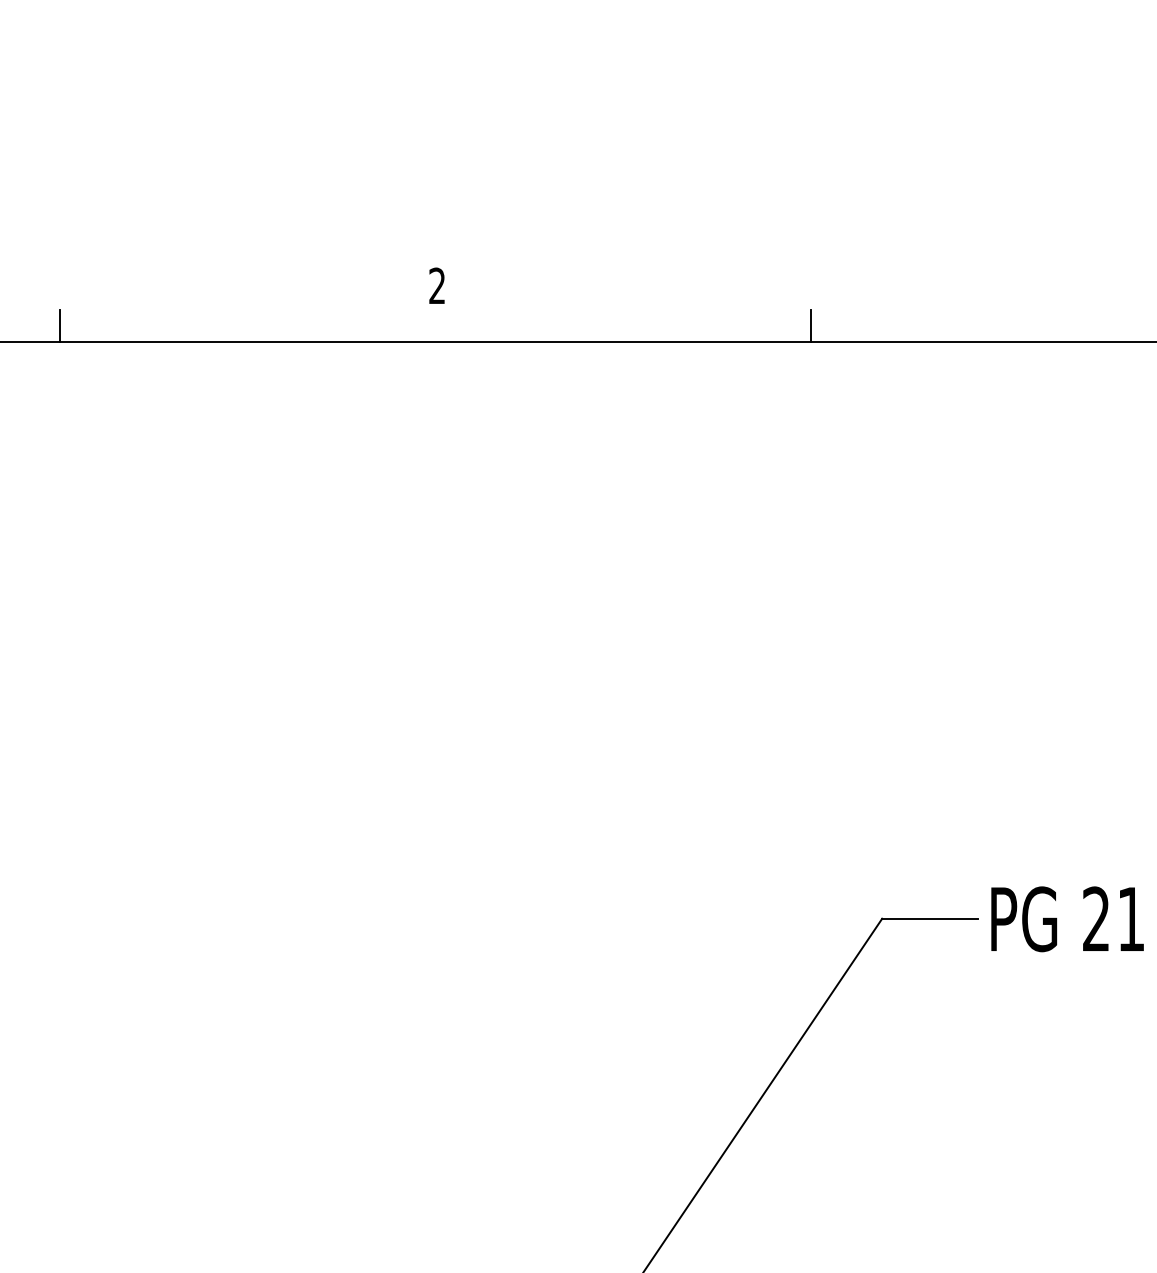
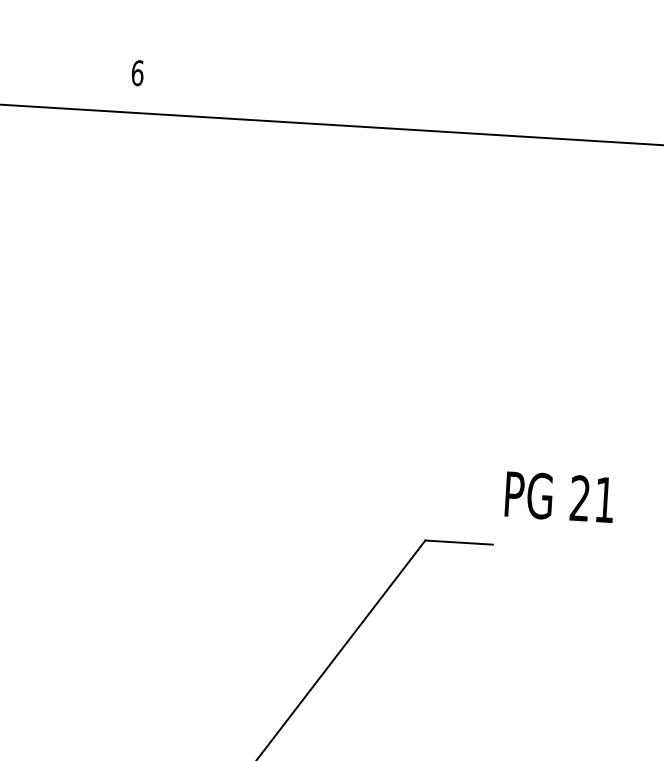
text: (437, 285) -> (137, 72), 2 -> 6
line: (810, 325) -> (400, 117), removed
text: (1067, 919) -> (559, 497), moved

